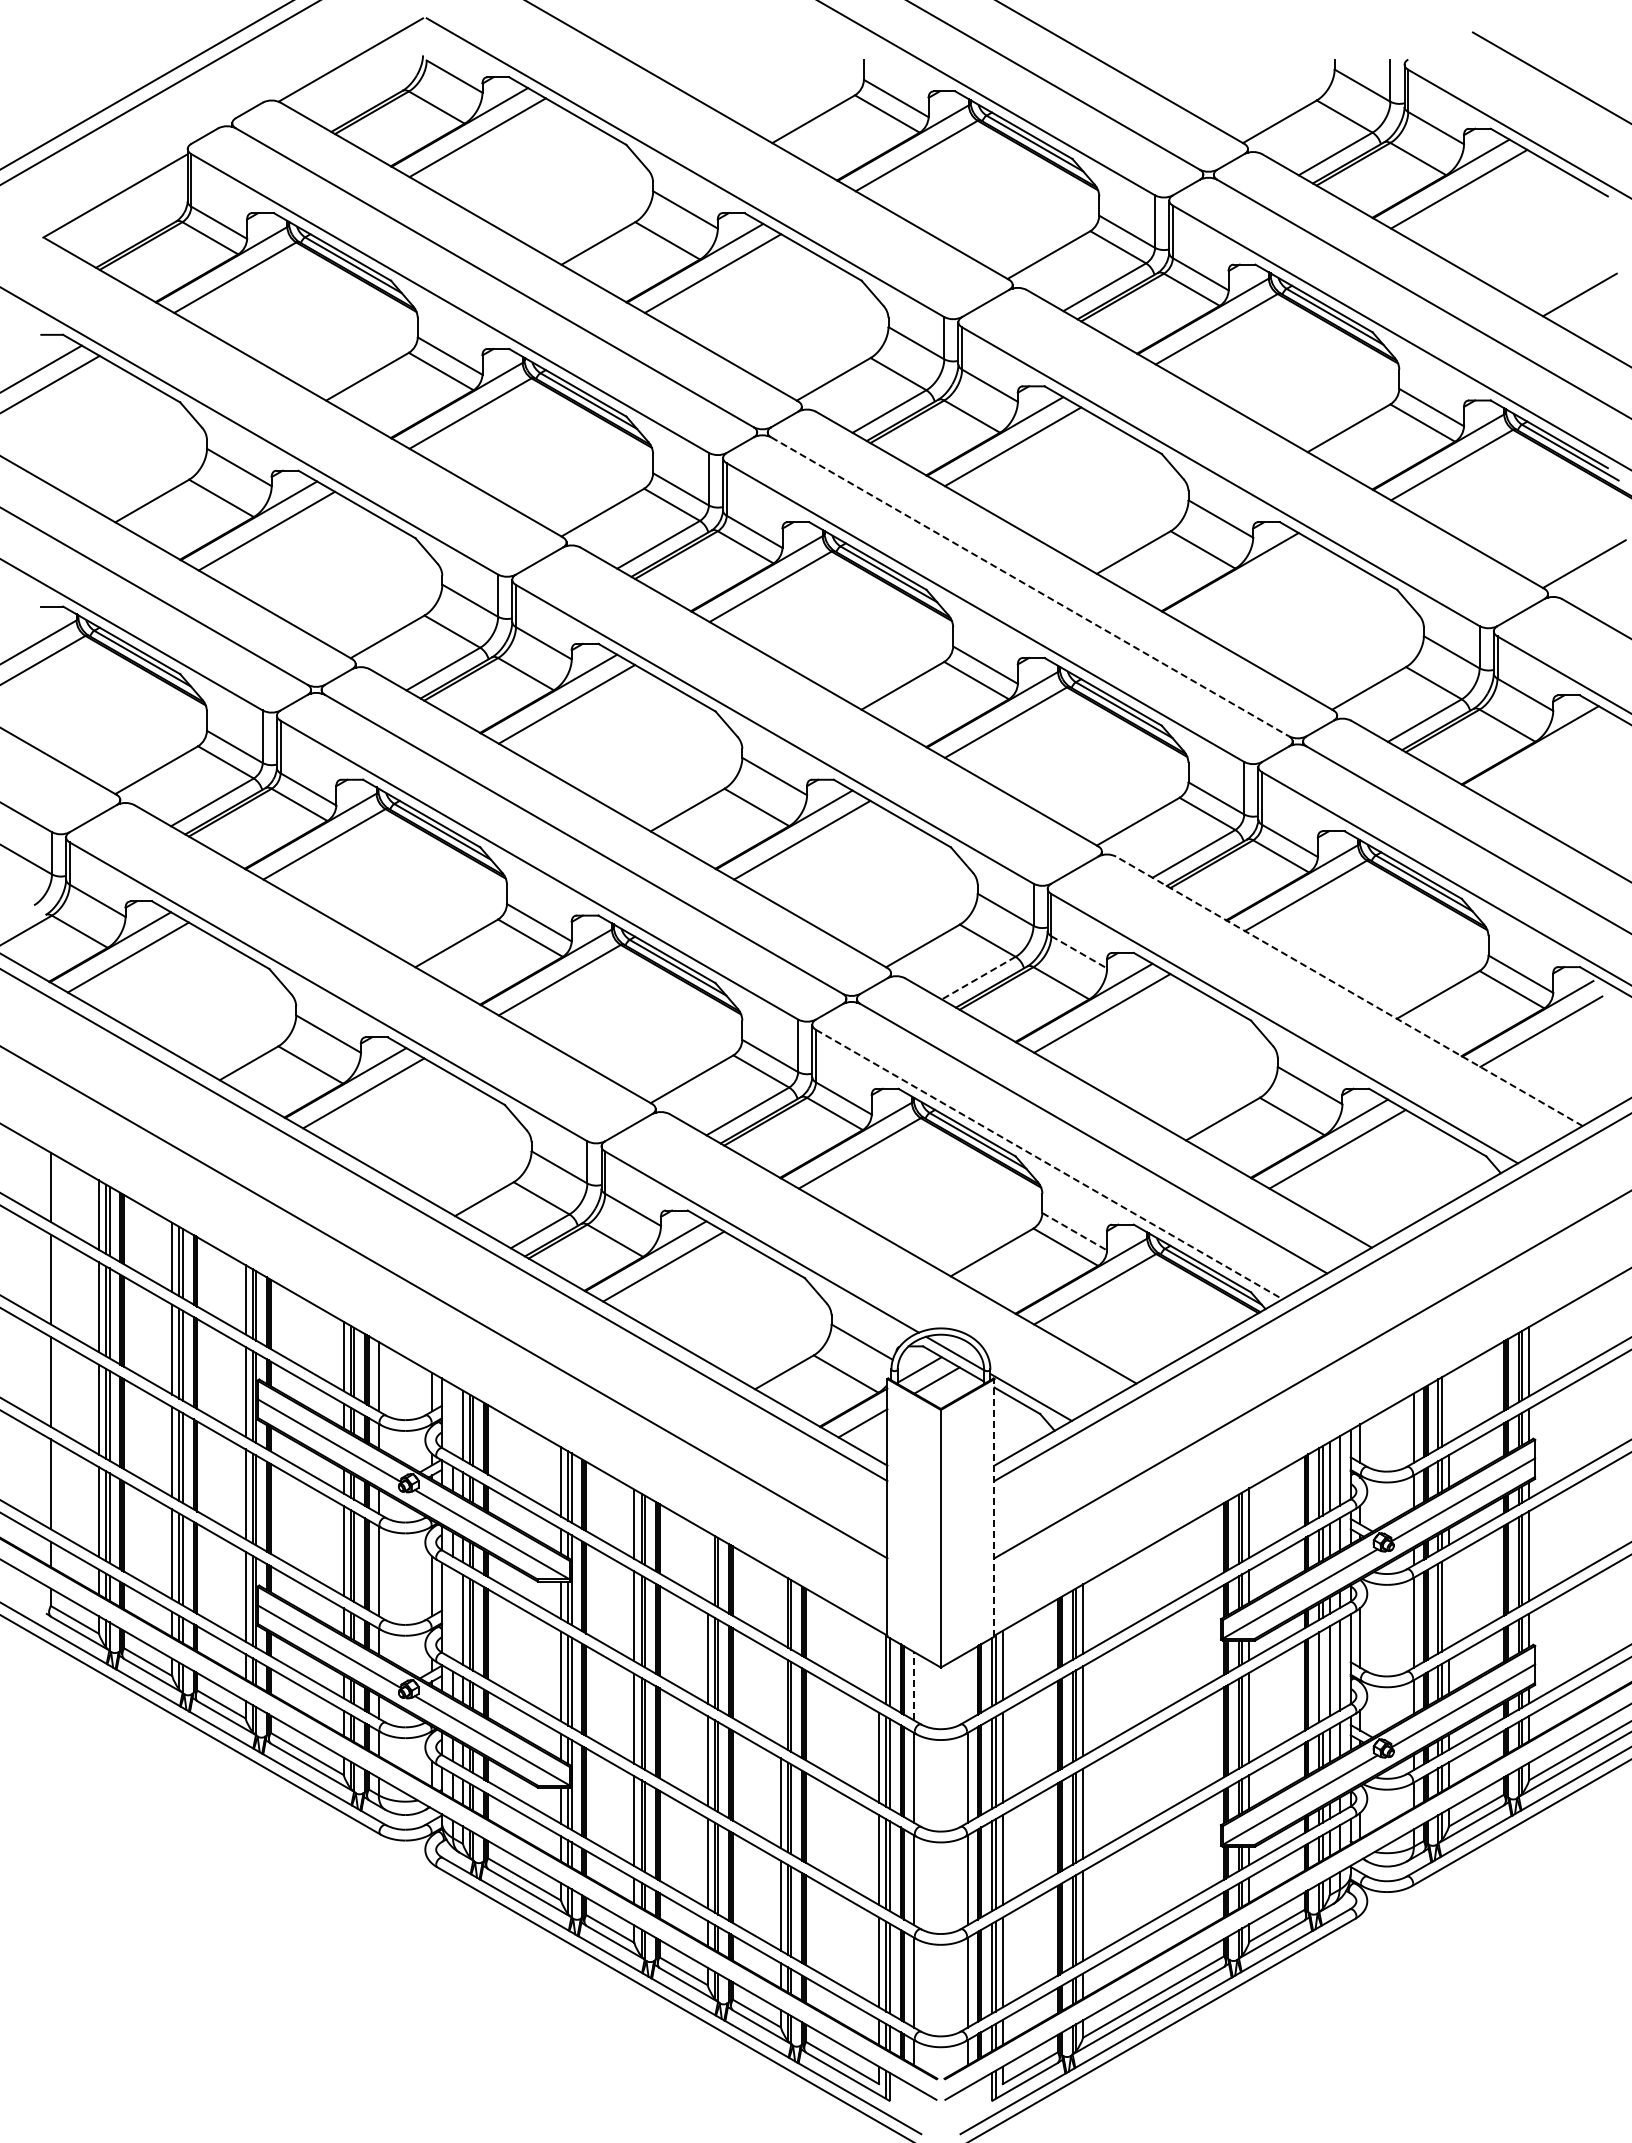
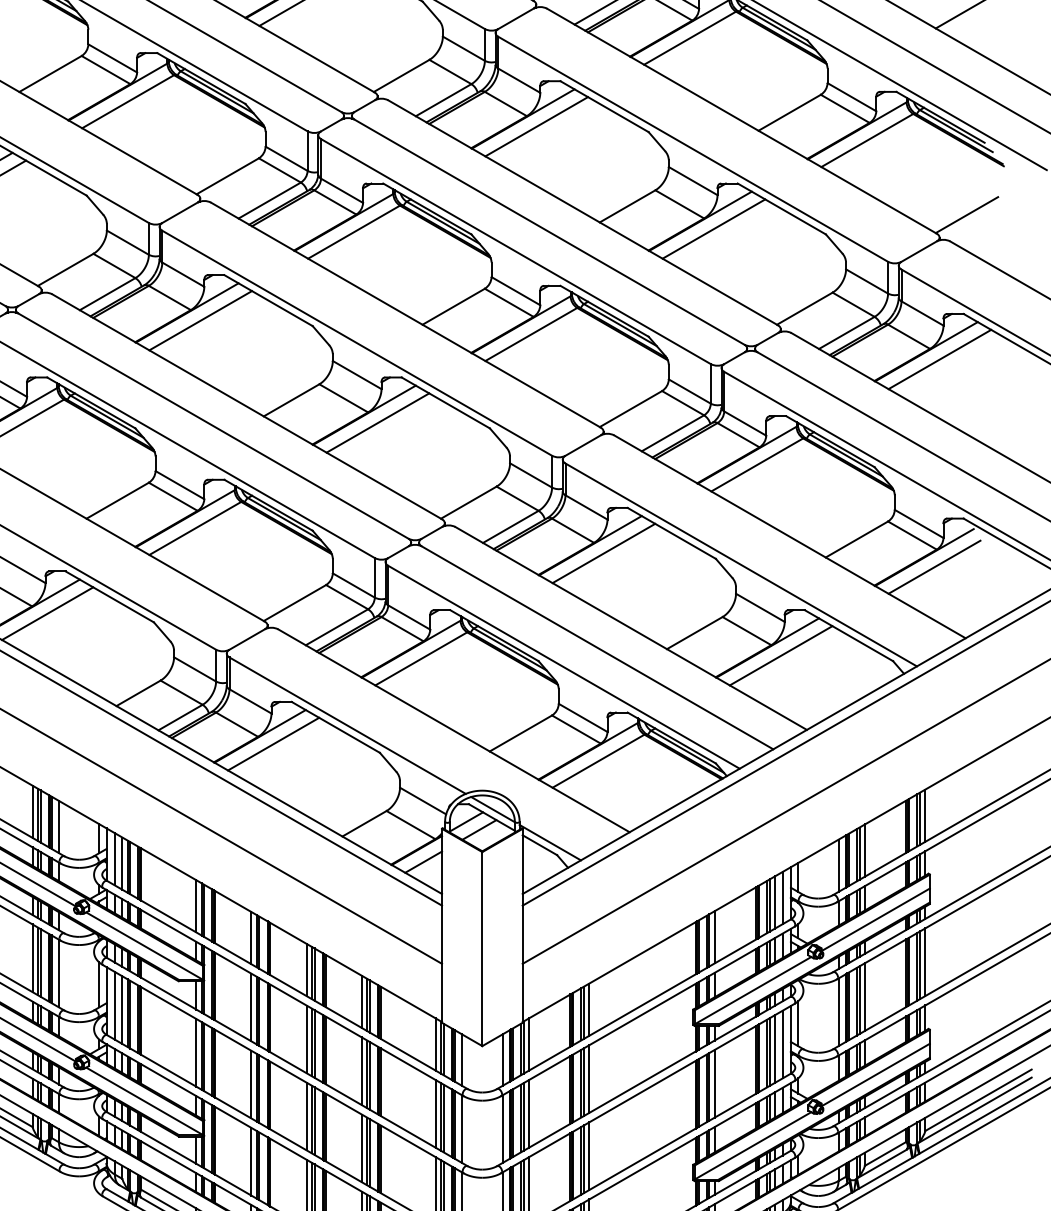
line: (1248, 582) -> (713, 228), added
line: (1030, 586) -> (549, 231), dashed -> solid
line: (1548, 755) -> (939, 359), added
line: (1079, 952) -> (586, 507), dashed -> solid
line: (978, 978) -> (510, 527), dashed -> solid
line: (1348, 991) -> (789, 536), dashed -> solid
line: (1049, 1164) -> (564, 667), dashed -> solid
line: (1075, 1232) -> (583, 718), dashed -> solid
line: (1448, 1407) -> (864, 850), added
line: (453, 1419) -> (115, 859), added
line: (994, 1507) -> (522, 925), dashed -> solid
line: (707, 1566) -> (306, 969), added
line: (1448, 1602) -> (864, 997), added
line: (780, 1608) -> (361, 1001), added
line: (453, 1614) -> (115, 1006), added
line: (879, 1665) -> (436, 1044), added
line: (1322, 1675) -> (769, 1052), added
line: (914, 1685) -> (462, 1059), dashed -> solid
line: (967, 1686) -> (502, 1060), added
line: (780, 1700) -> (361, 1070), added

